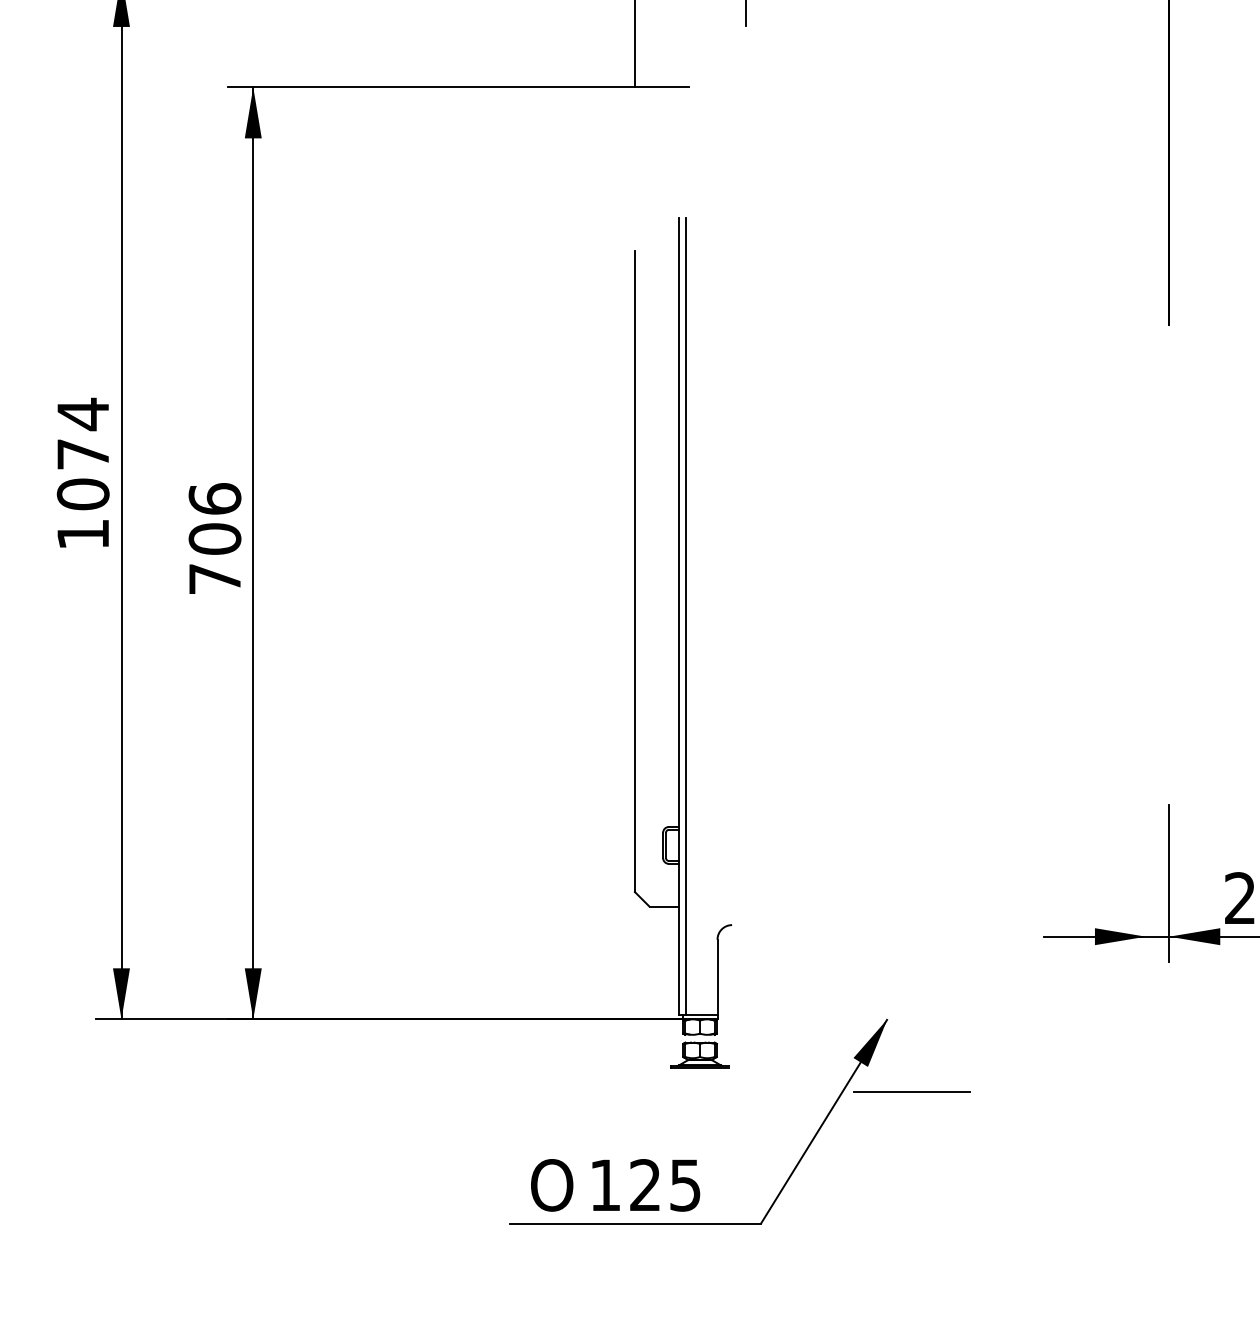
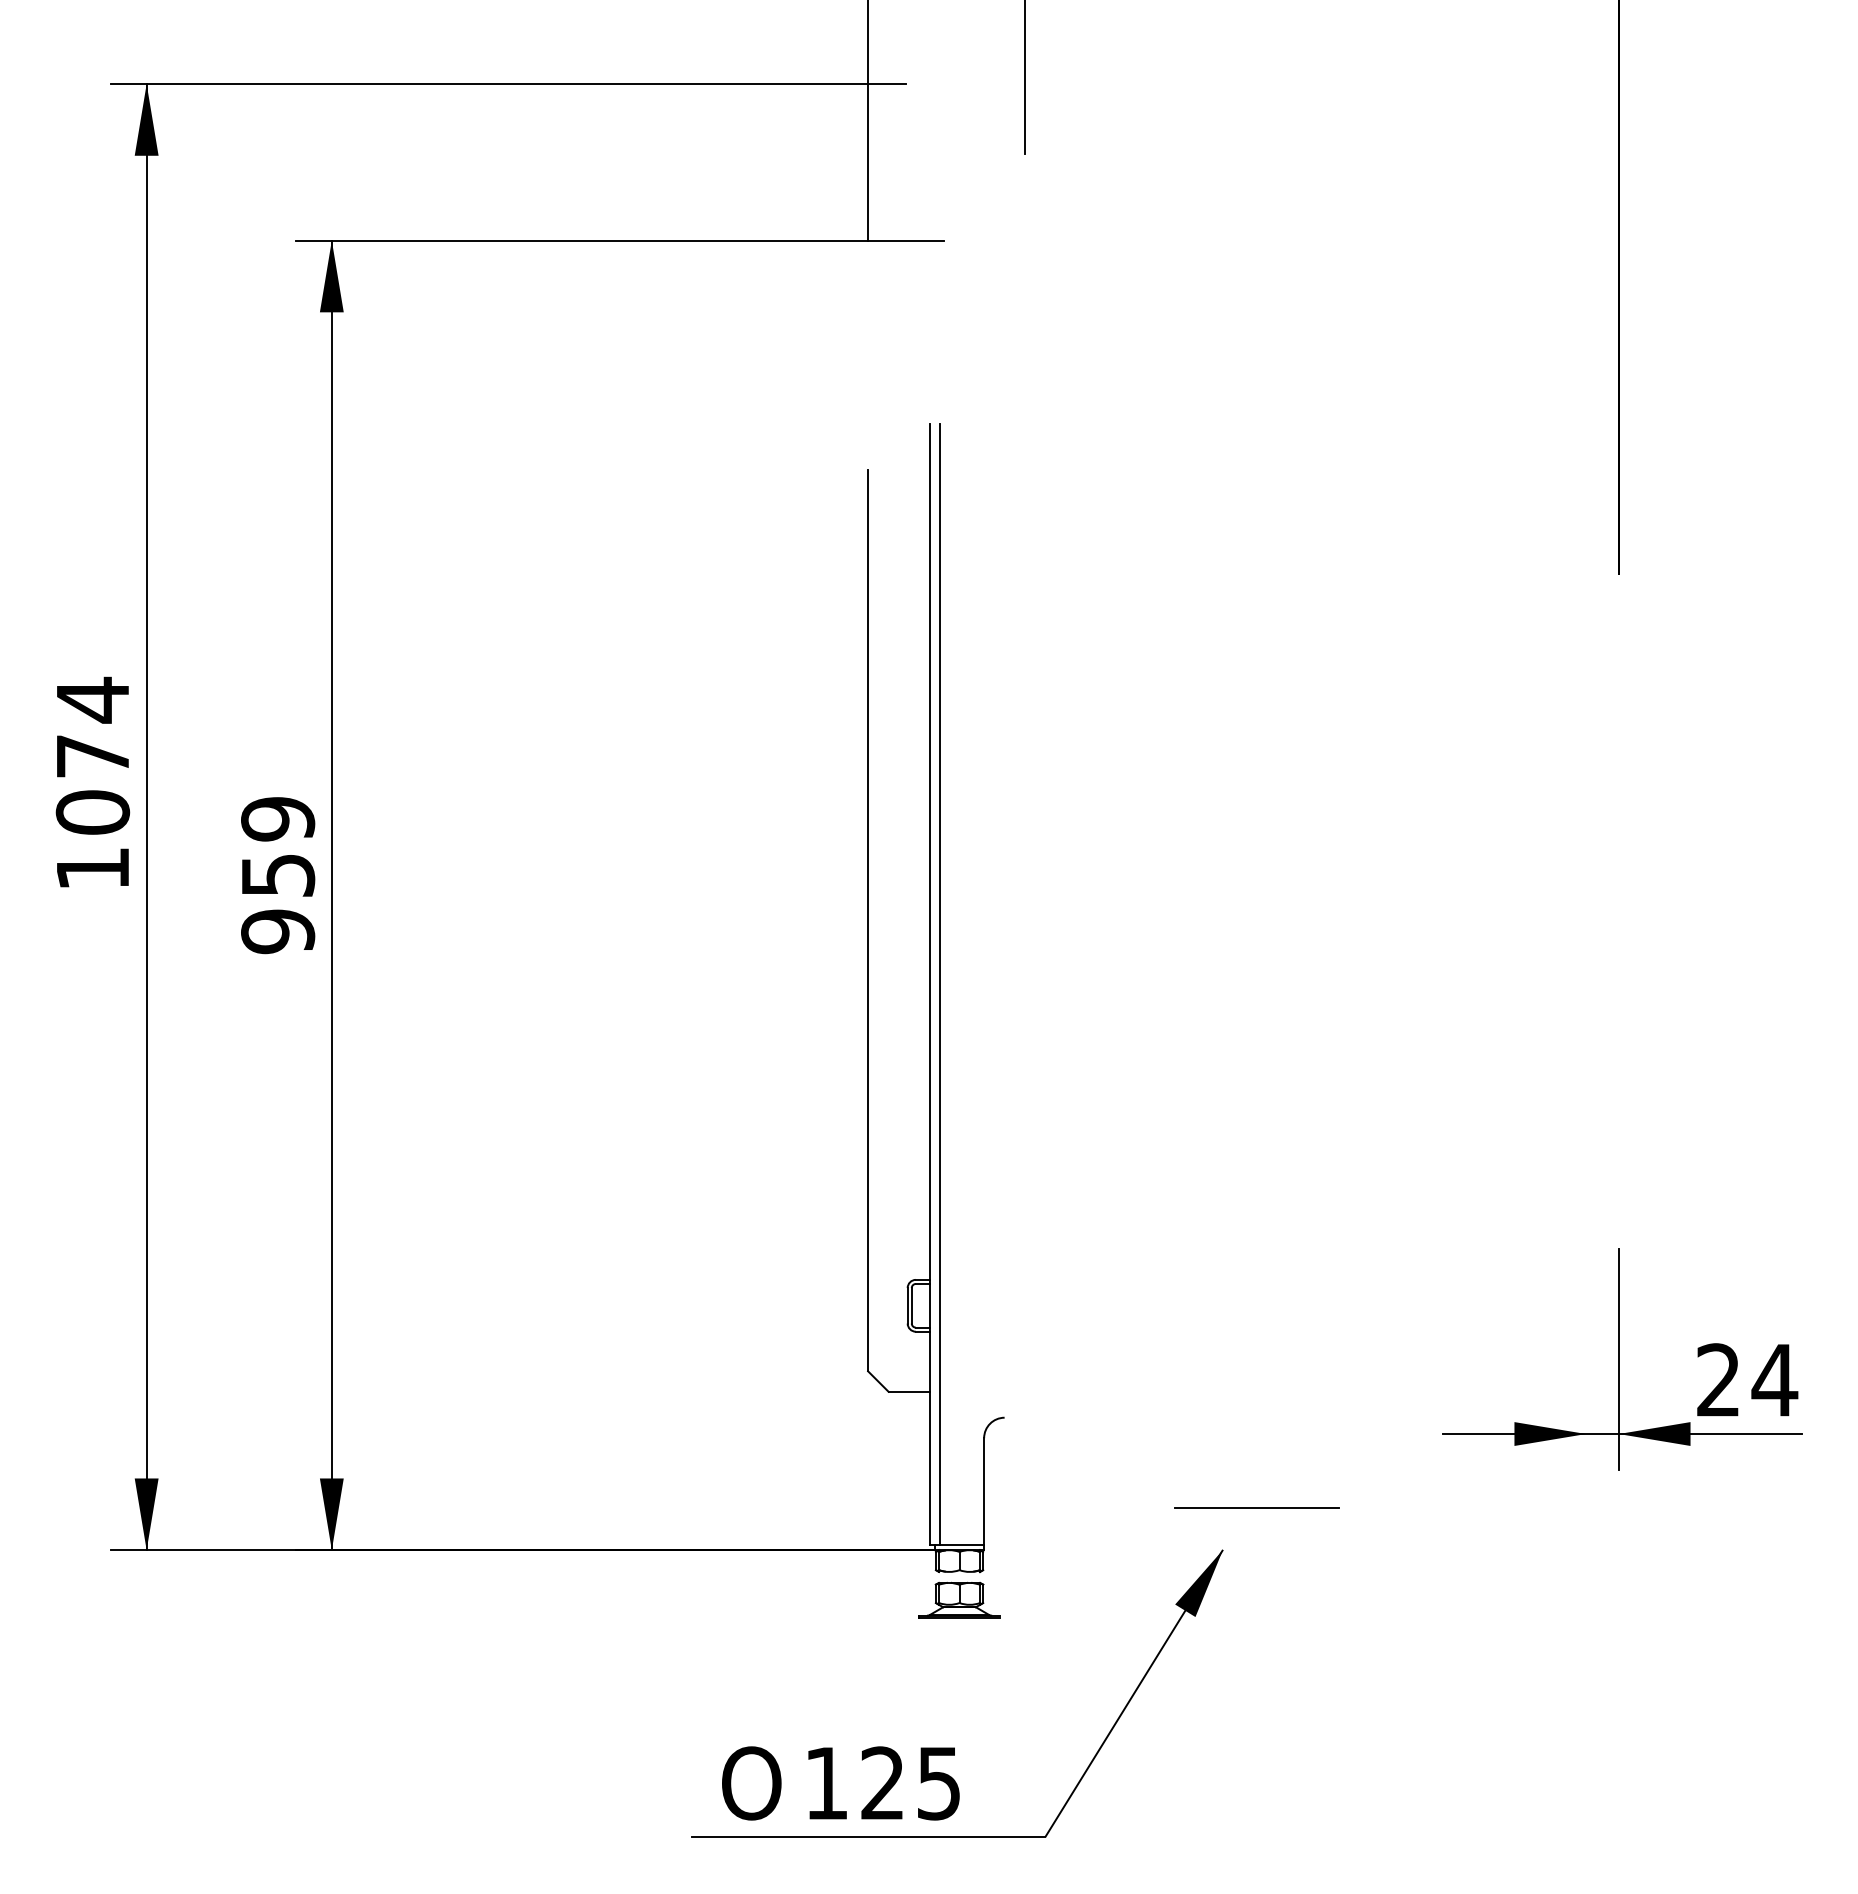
text: (215, 539) -> (278, 875), 706 -> 959
line: (911, 1092) -> (1256, 1507), moved

